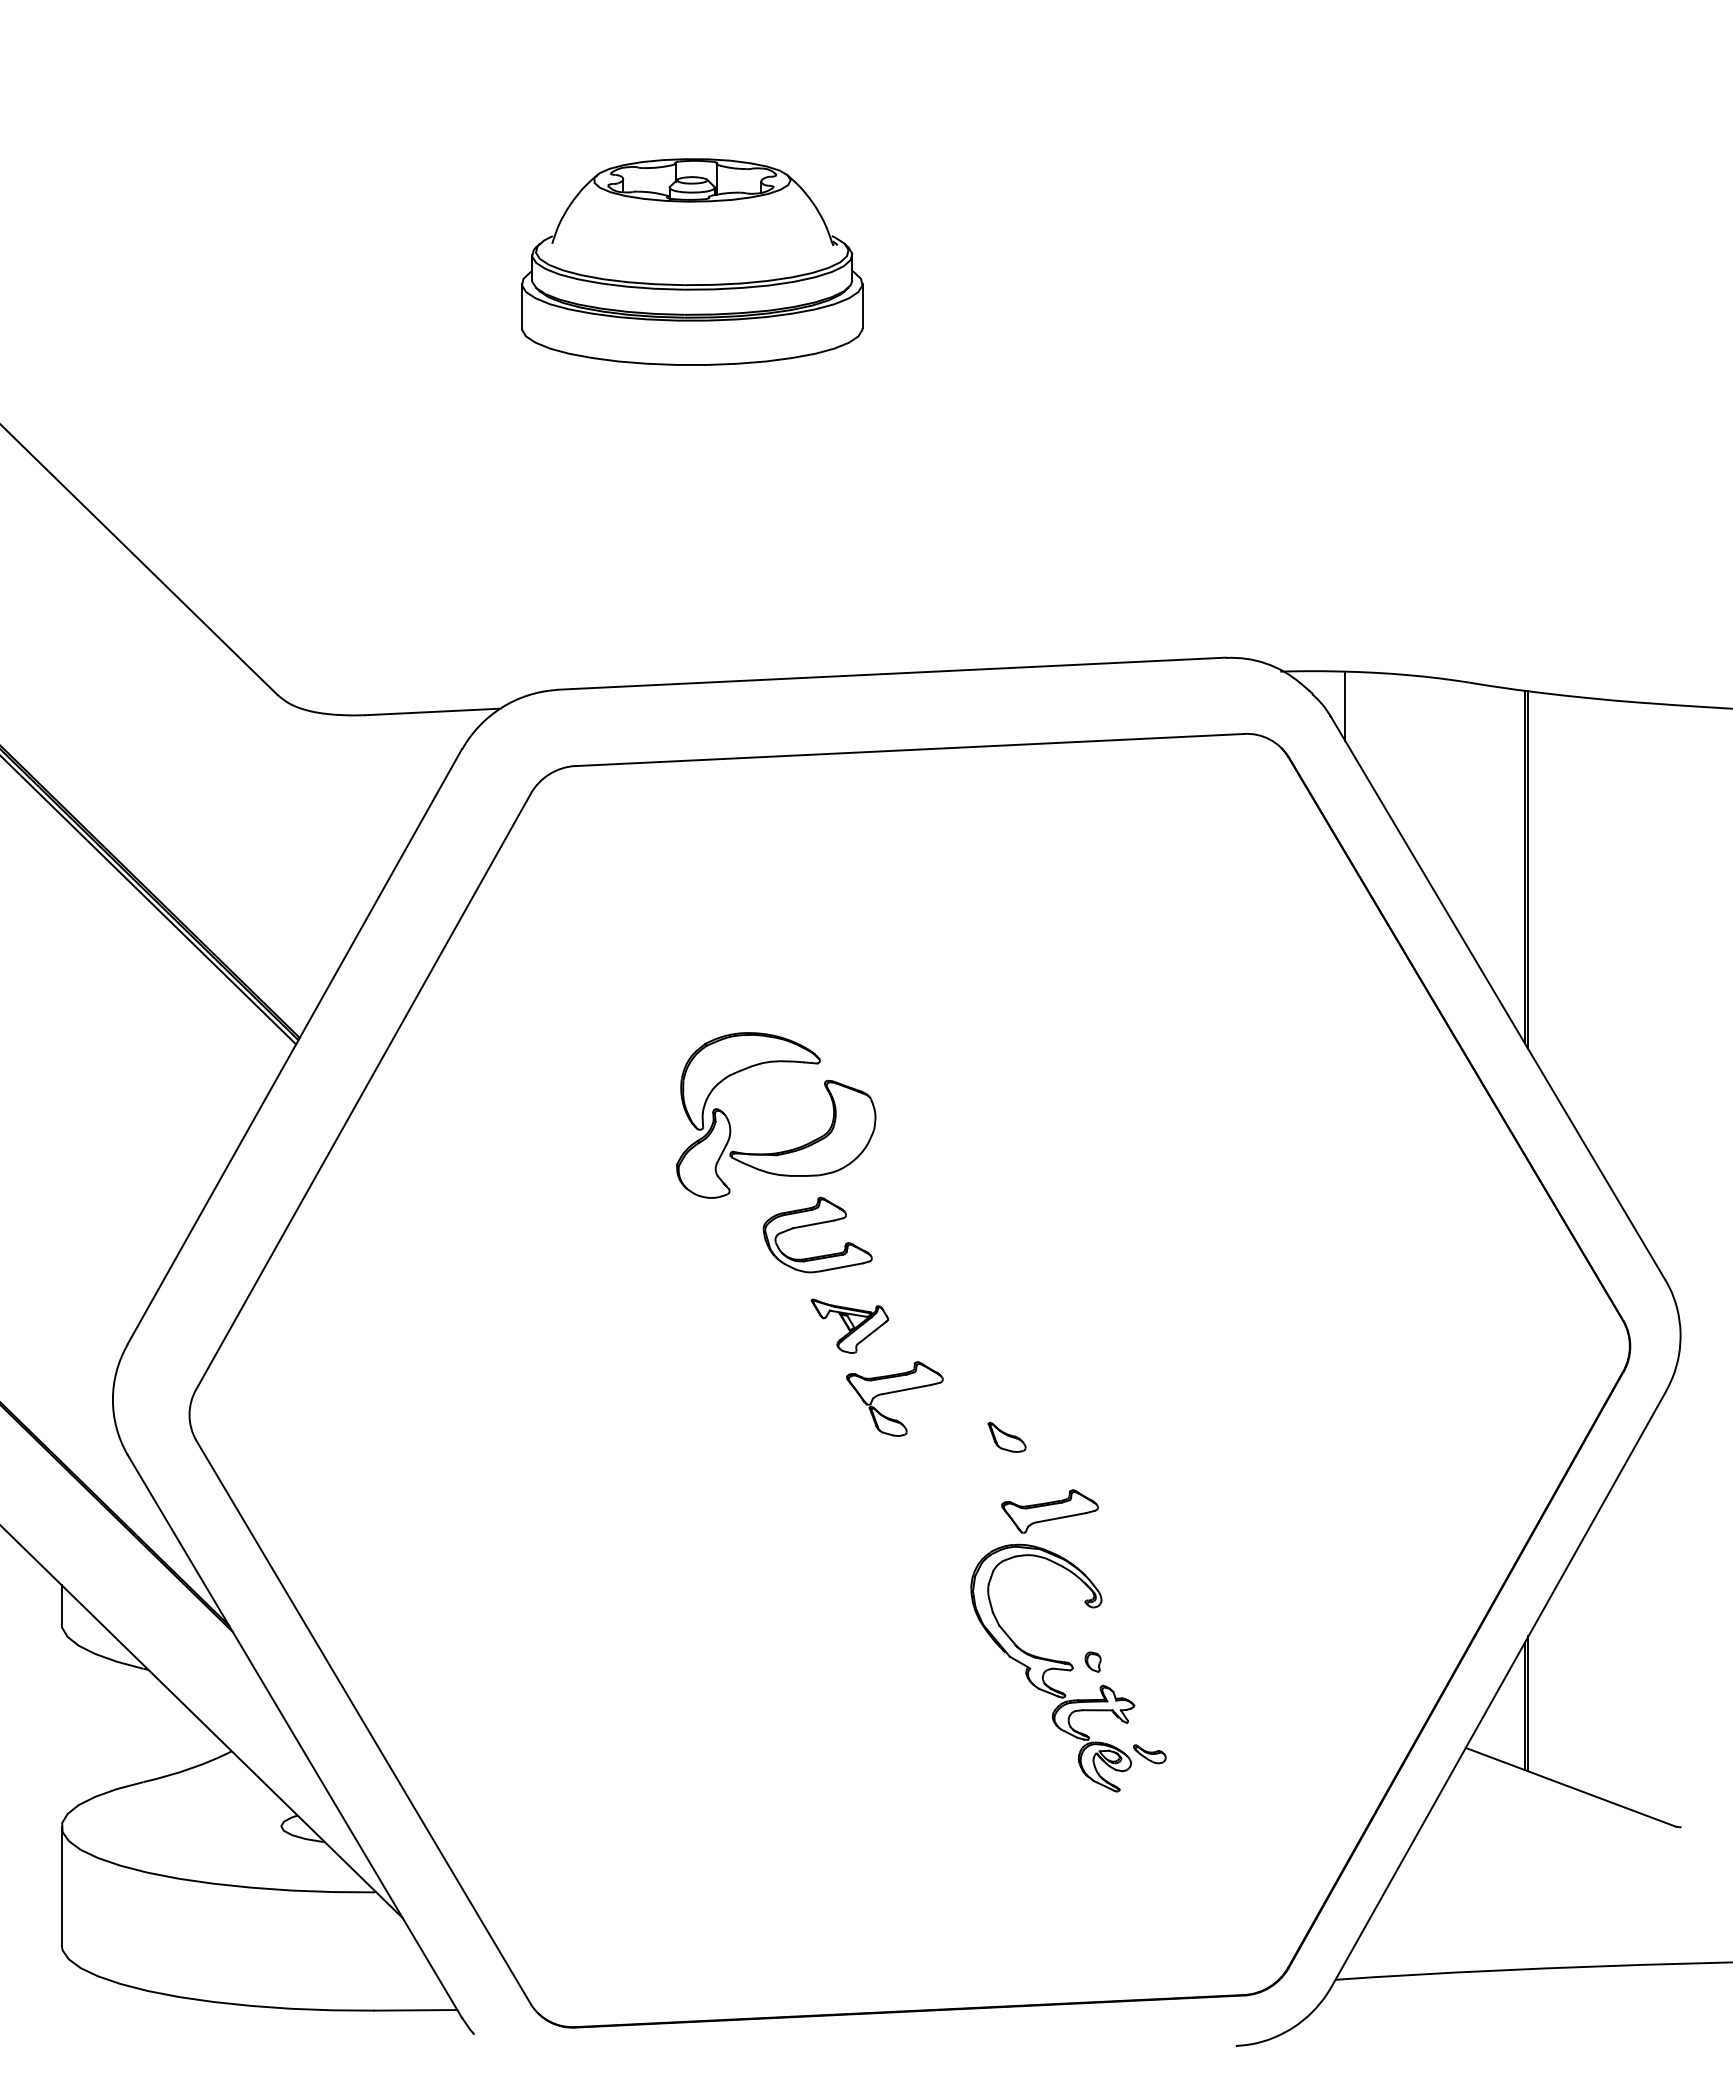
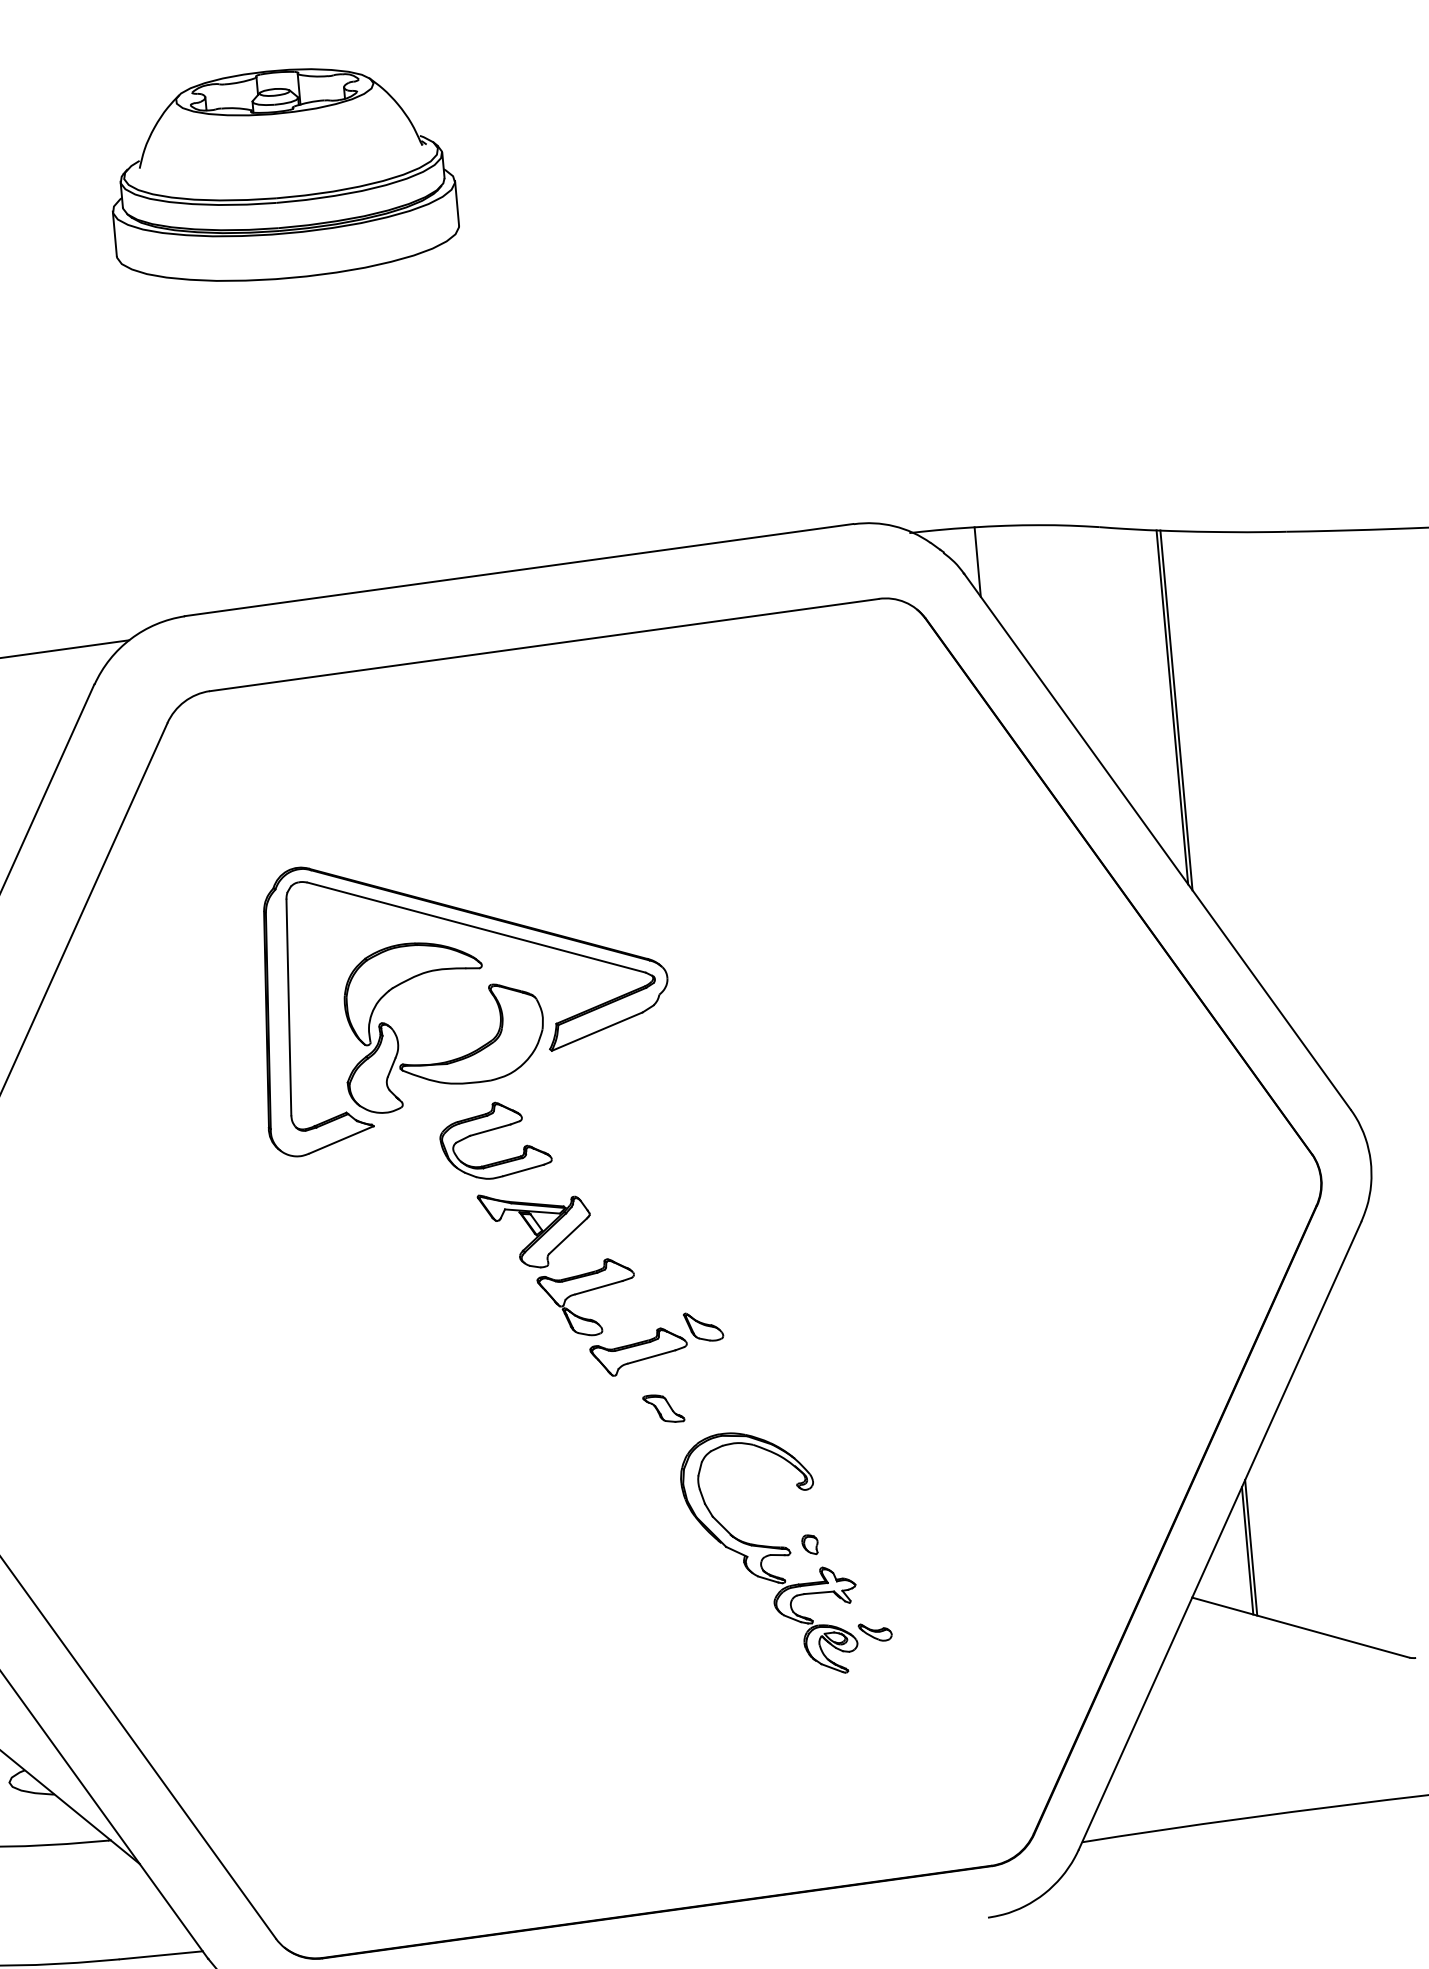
part: (826, 1027) -> (485, 931), added
part: (849, 1326) -> (535, 1229), size x1.43
part: (1049, 1511) -> (638, 1351), moved
part: (960, 1514) -> (663, 1408), added

